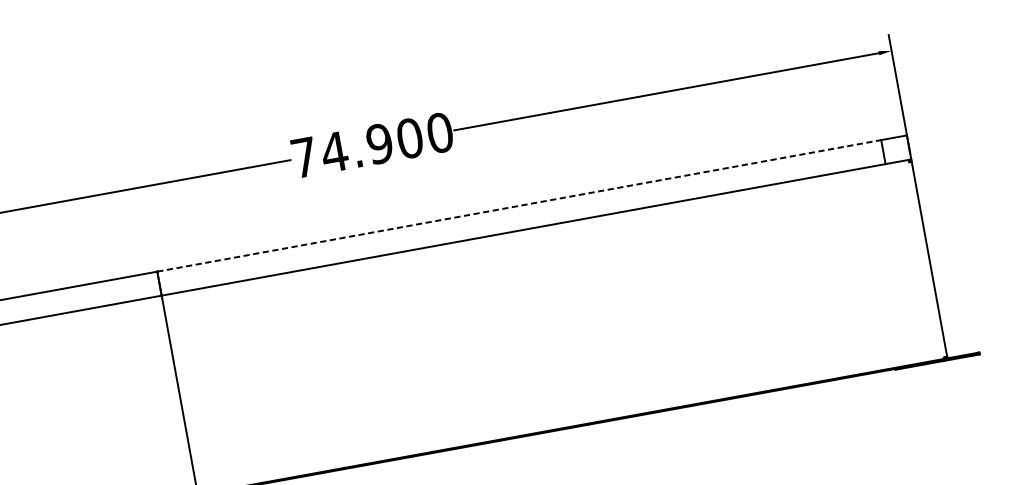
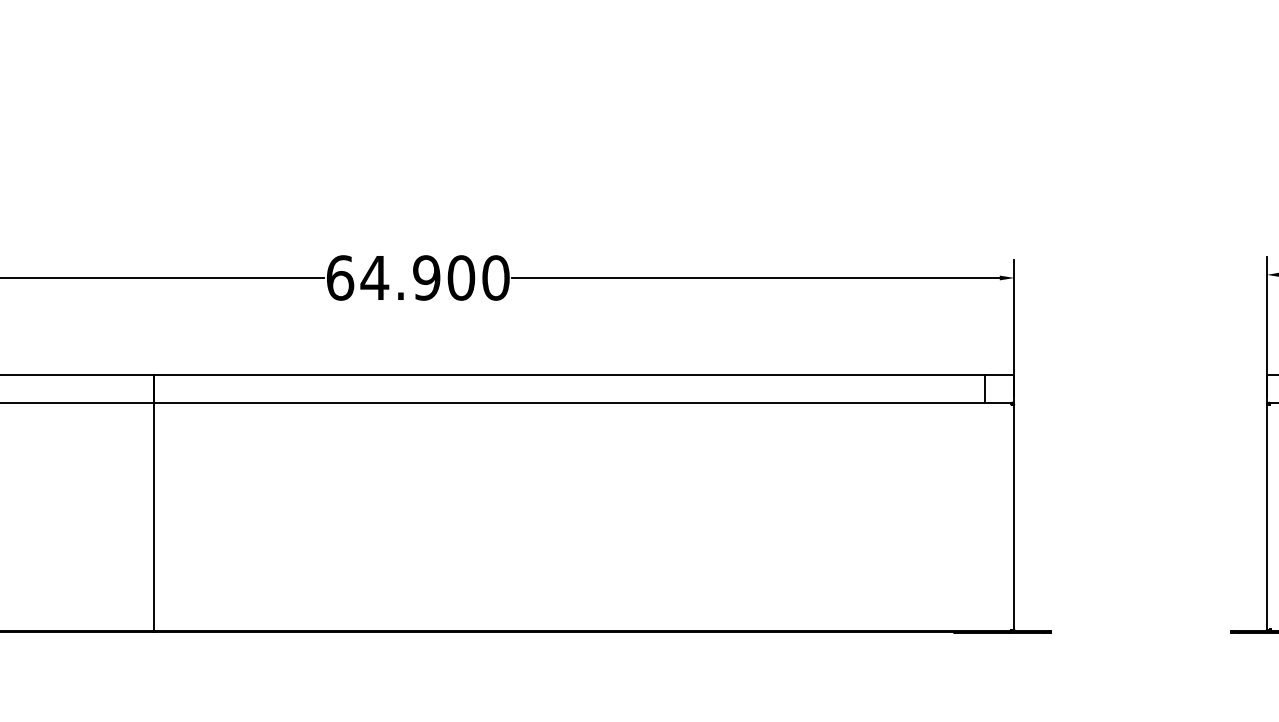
text: (304, 157) -> (340, 277), 74.900 -> 64.900
line: (519, 206) -> (569, 375), dashed -> solid

